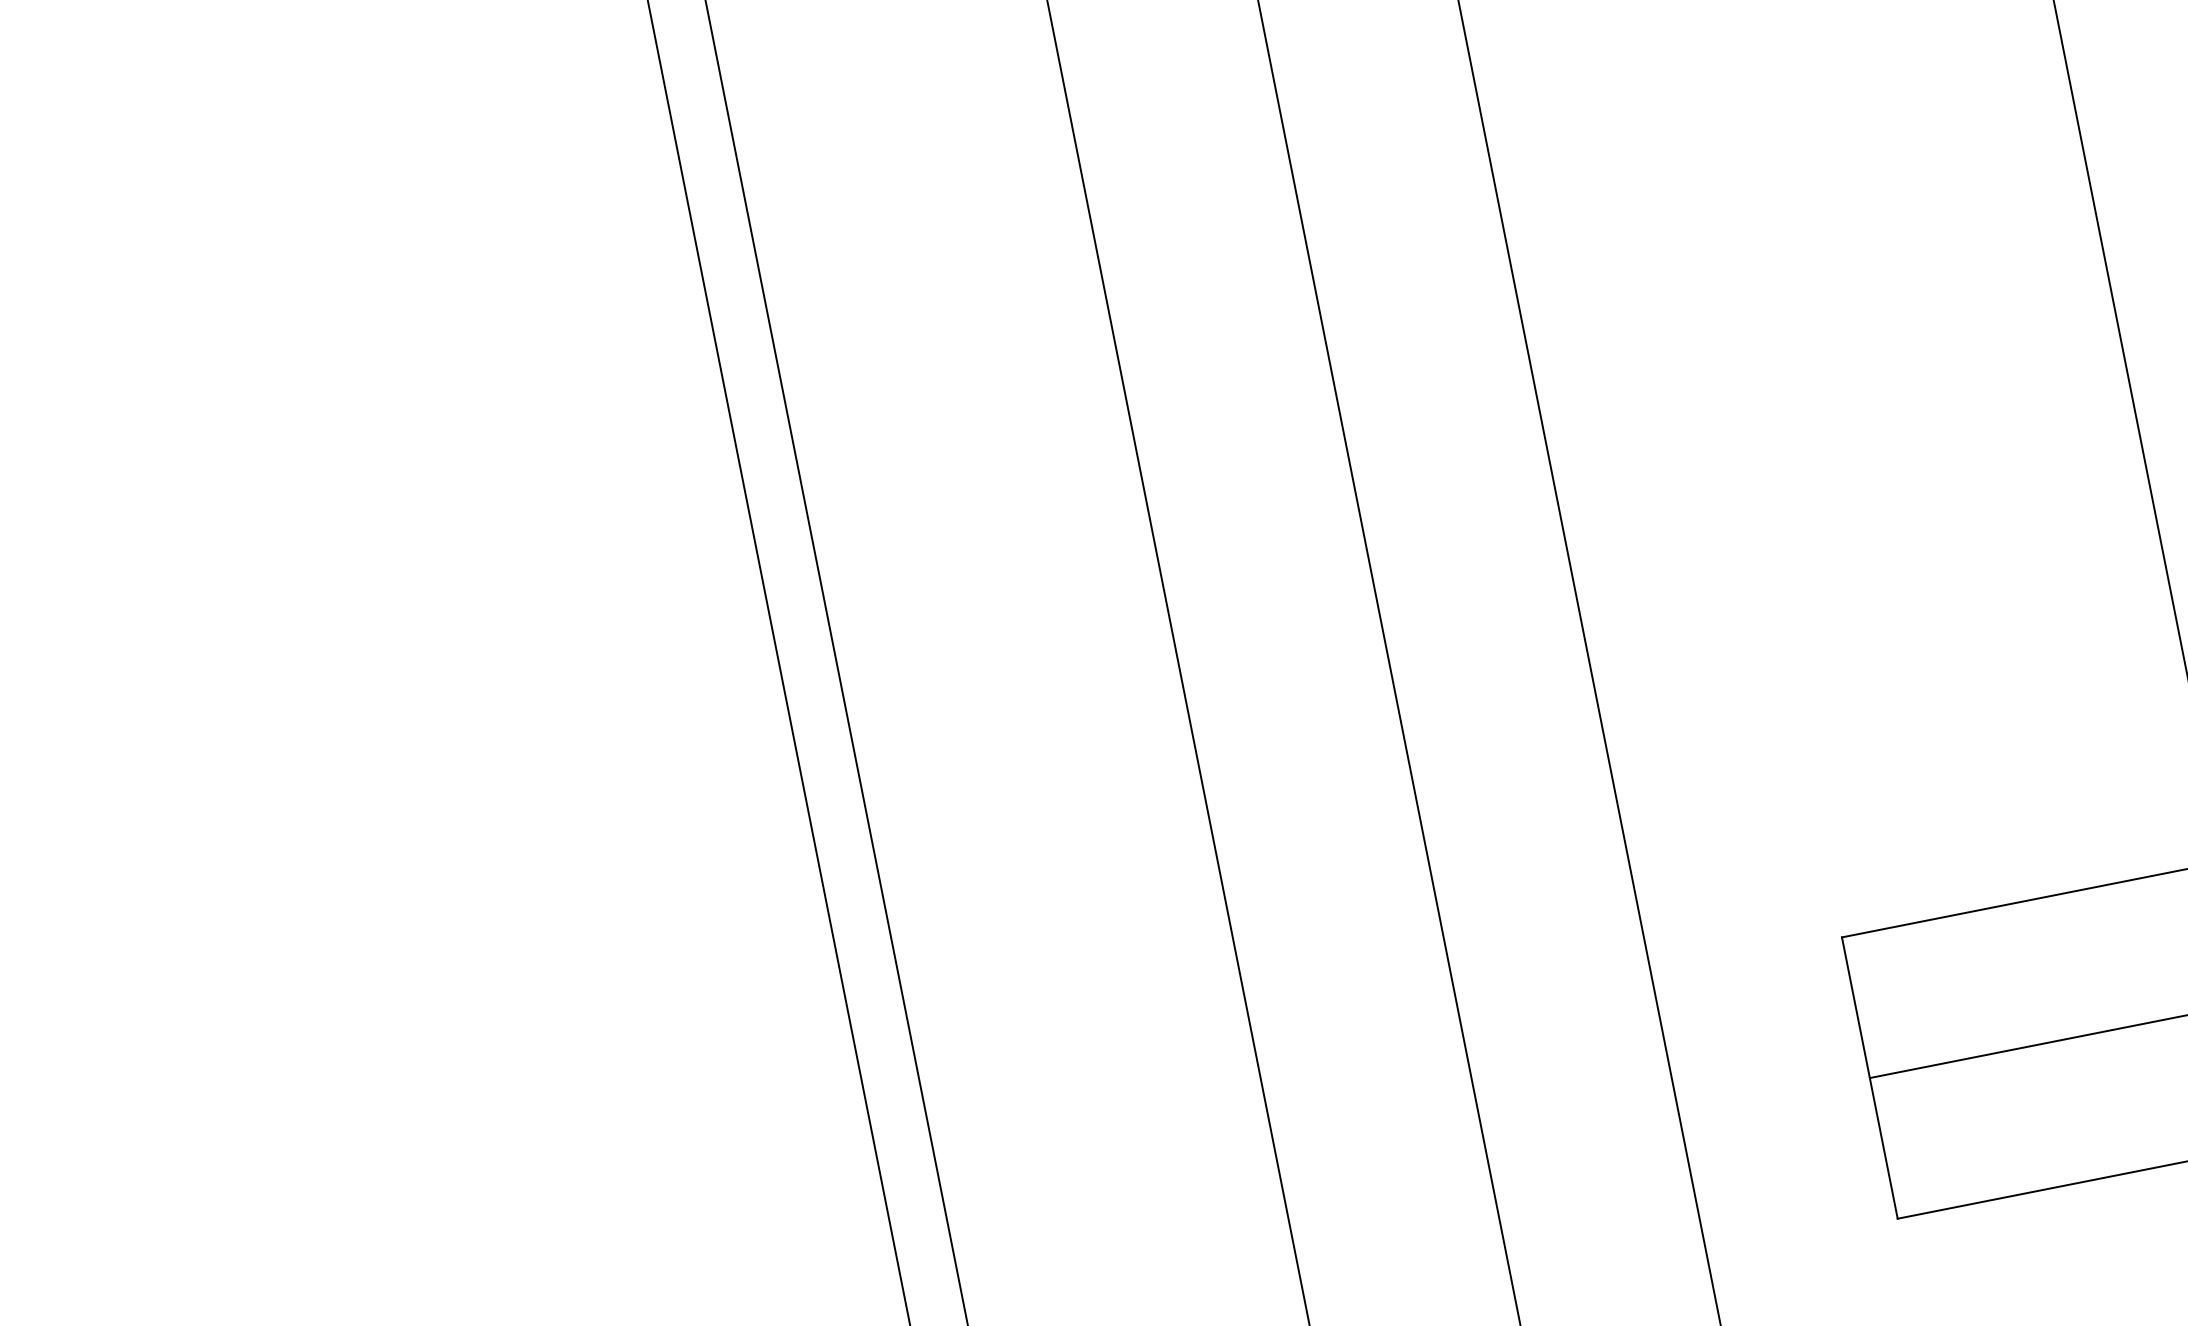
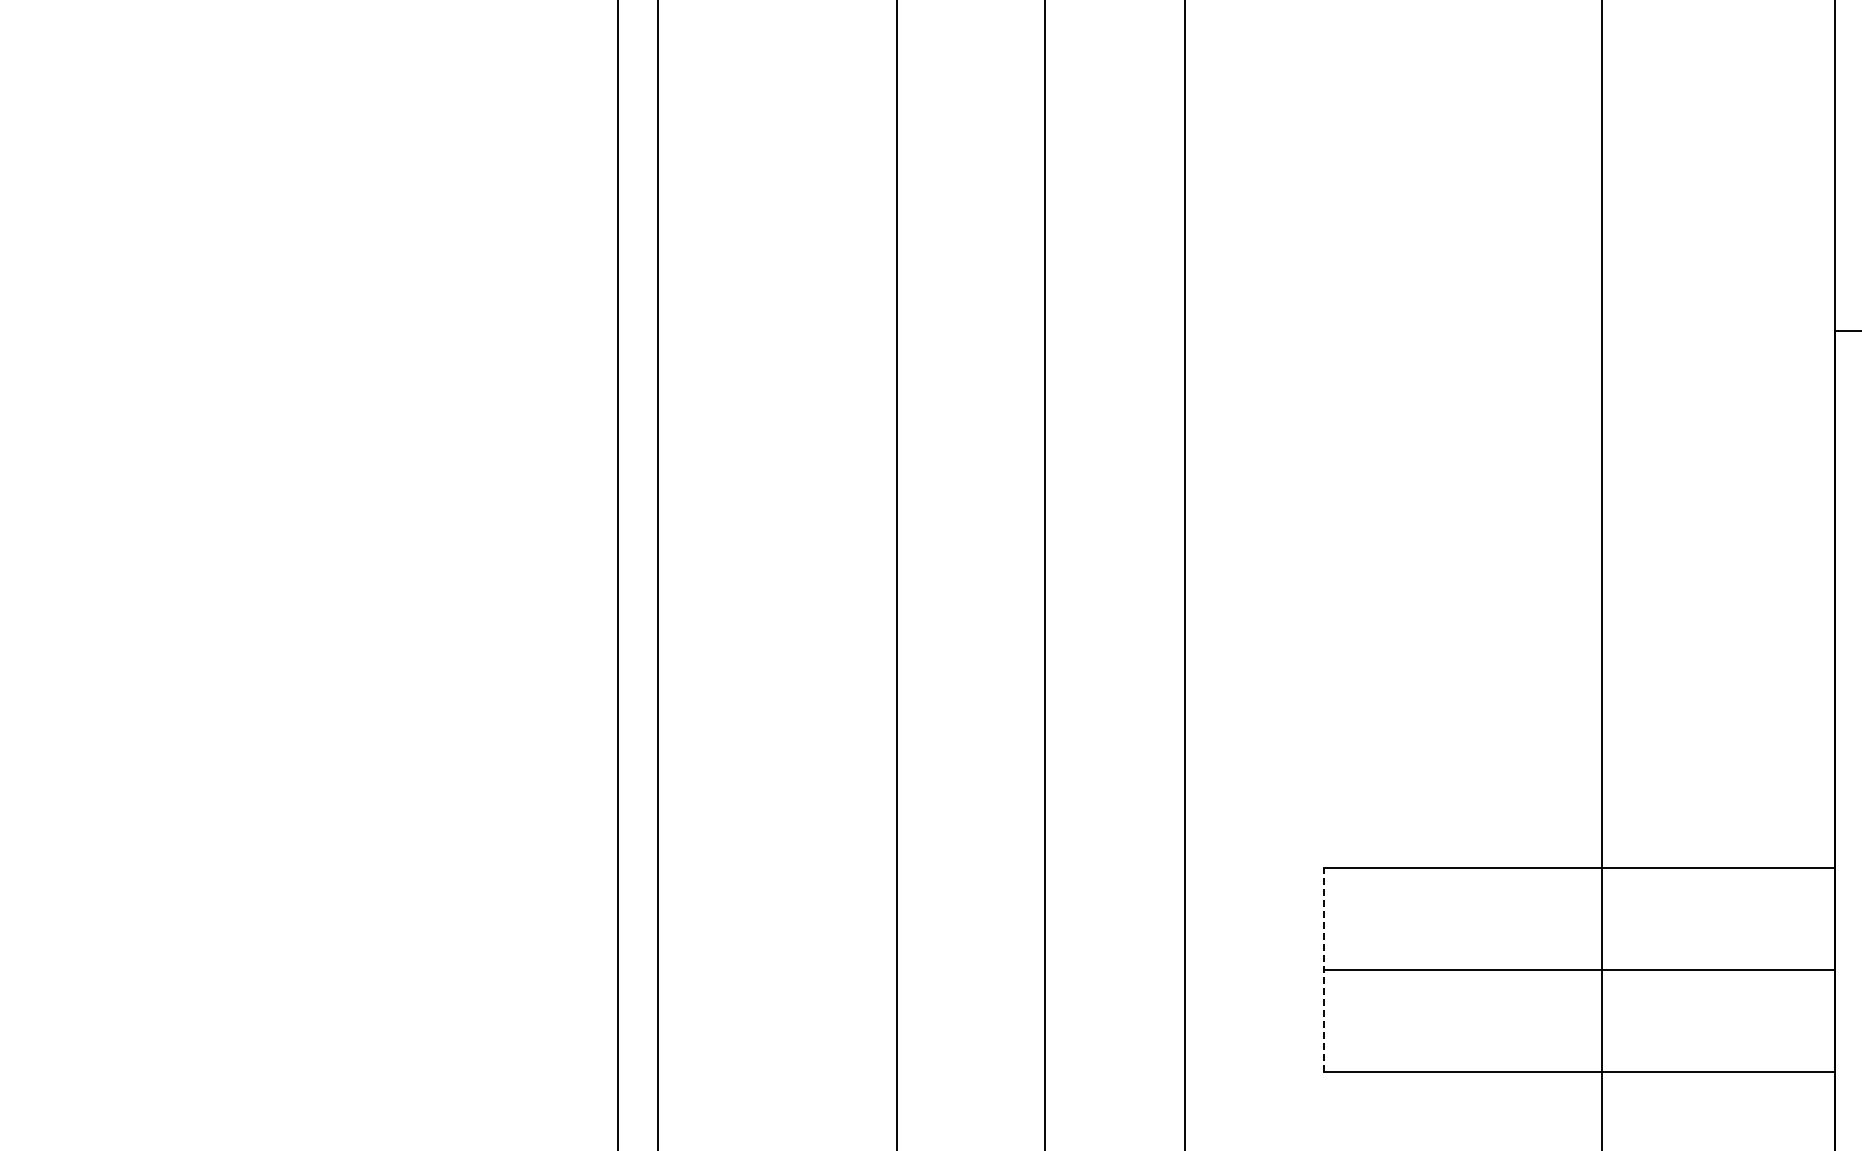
line: (1869, 1077) -> (1323, 969), solid -> dashed

